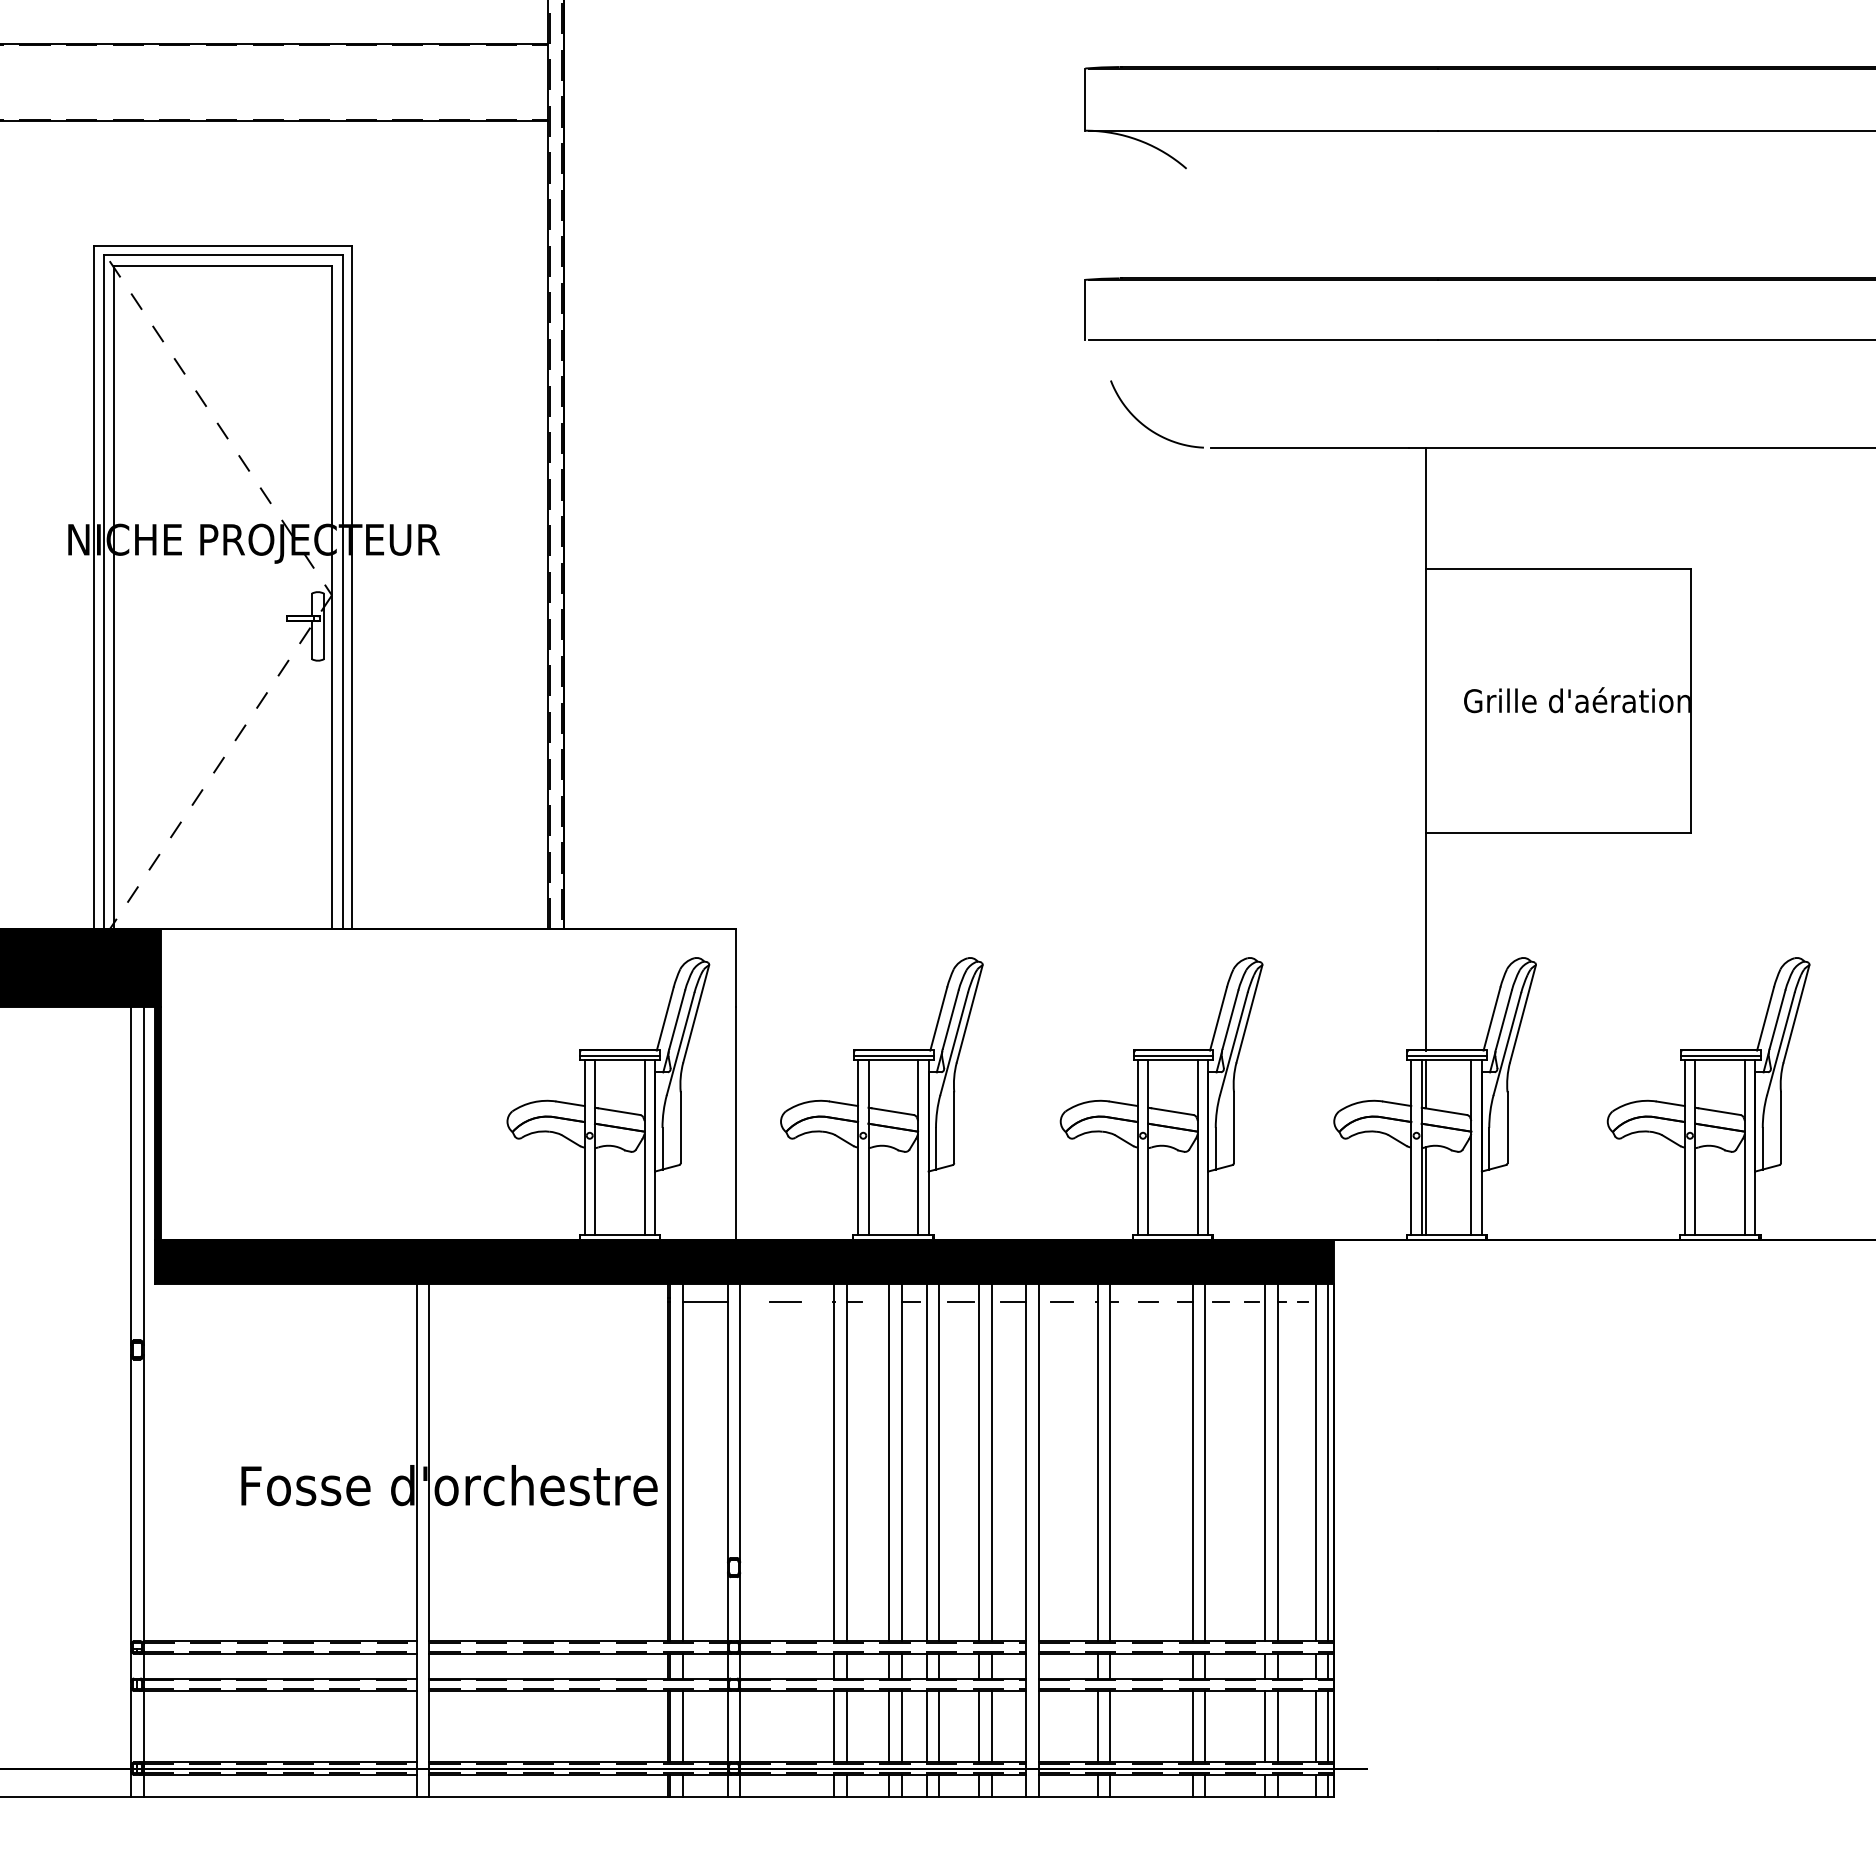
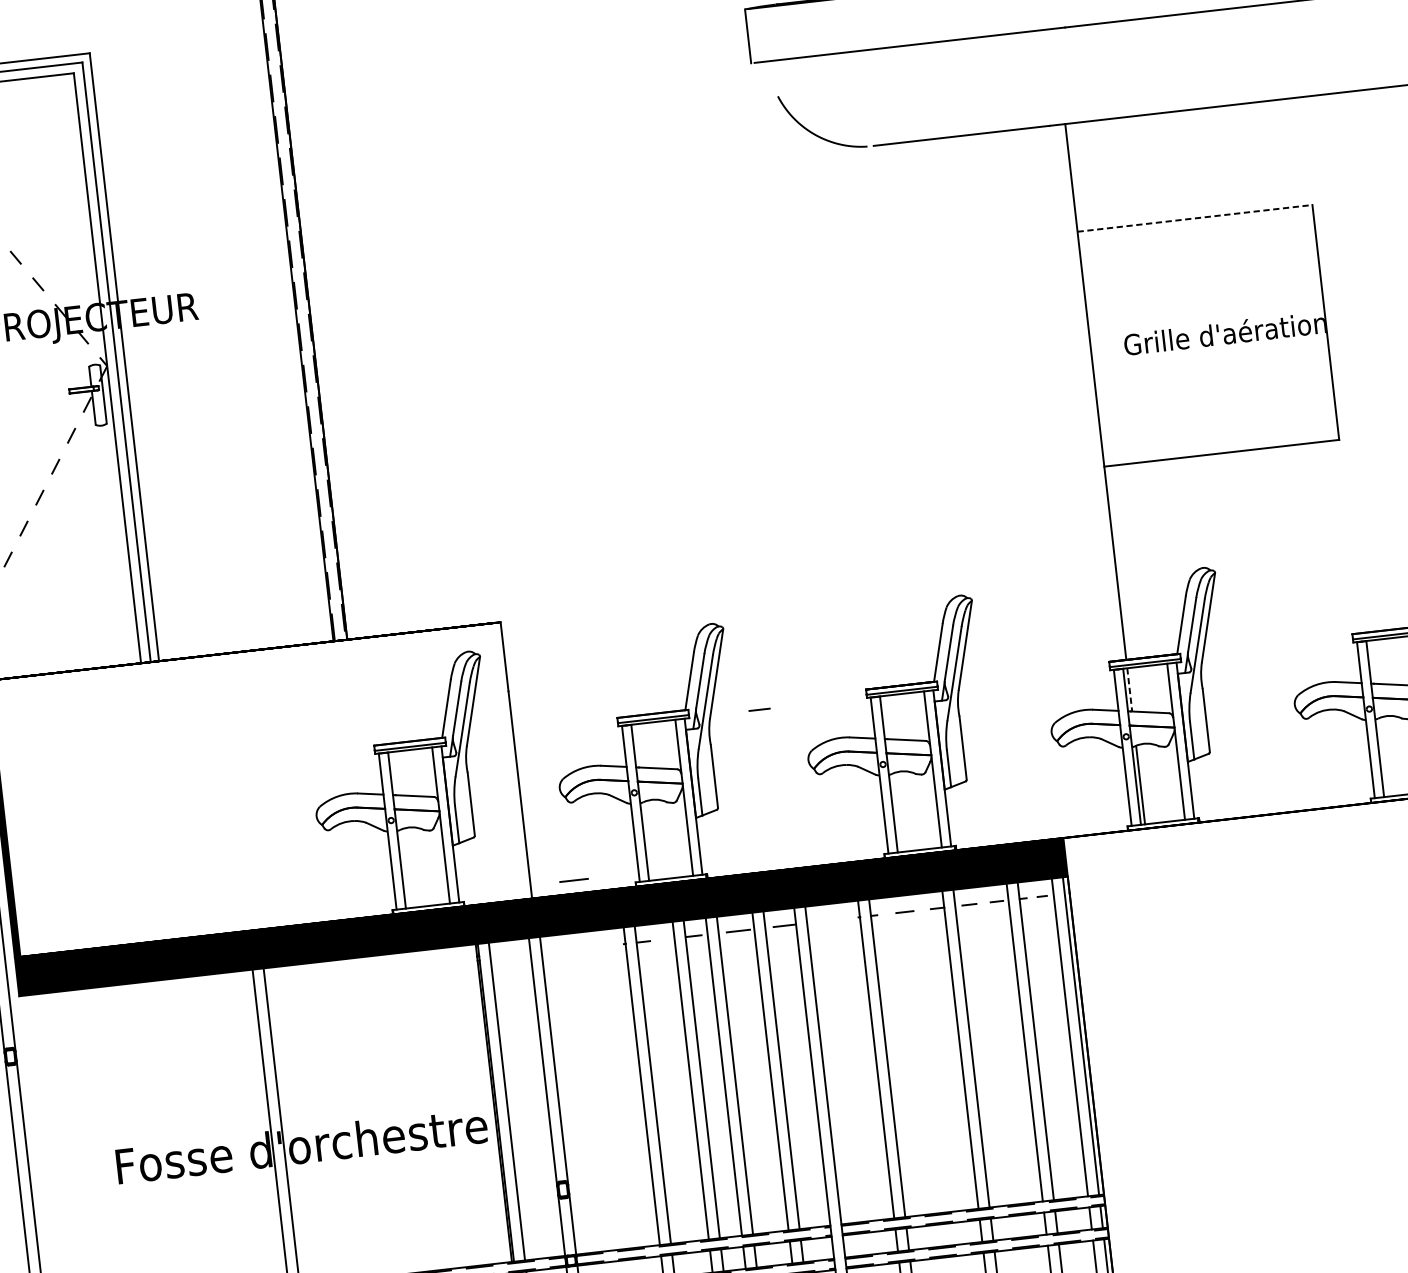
line: (1558, 568) -> (1194, 218), solid -> dashed
line: (1426, 1084) -> (1129, 690), solid -> dashed
line: (785, 1301) -> (574, 879), moved
line: (1061, 1301) -> (759, 709), moved
line: (705, 1302) -> (510, 957), removed

